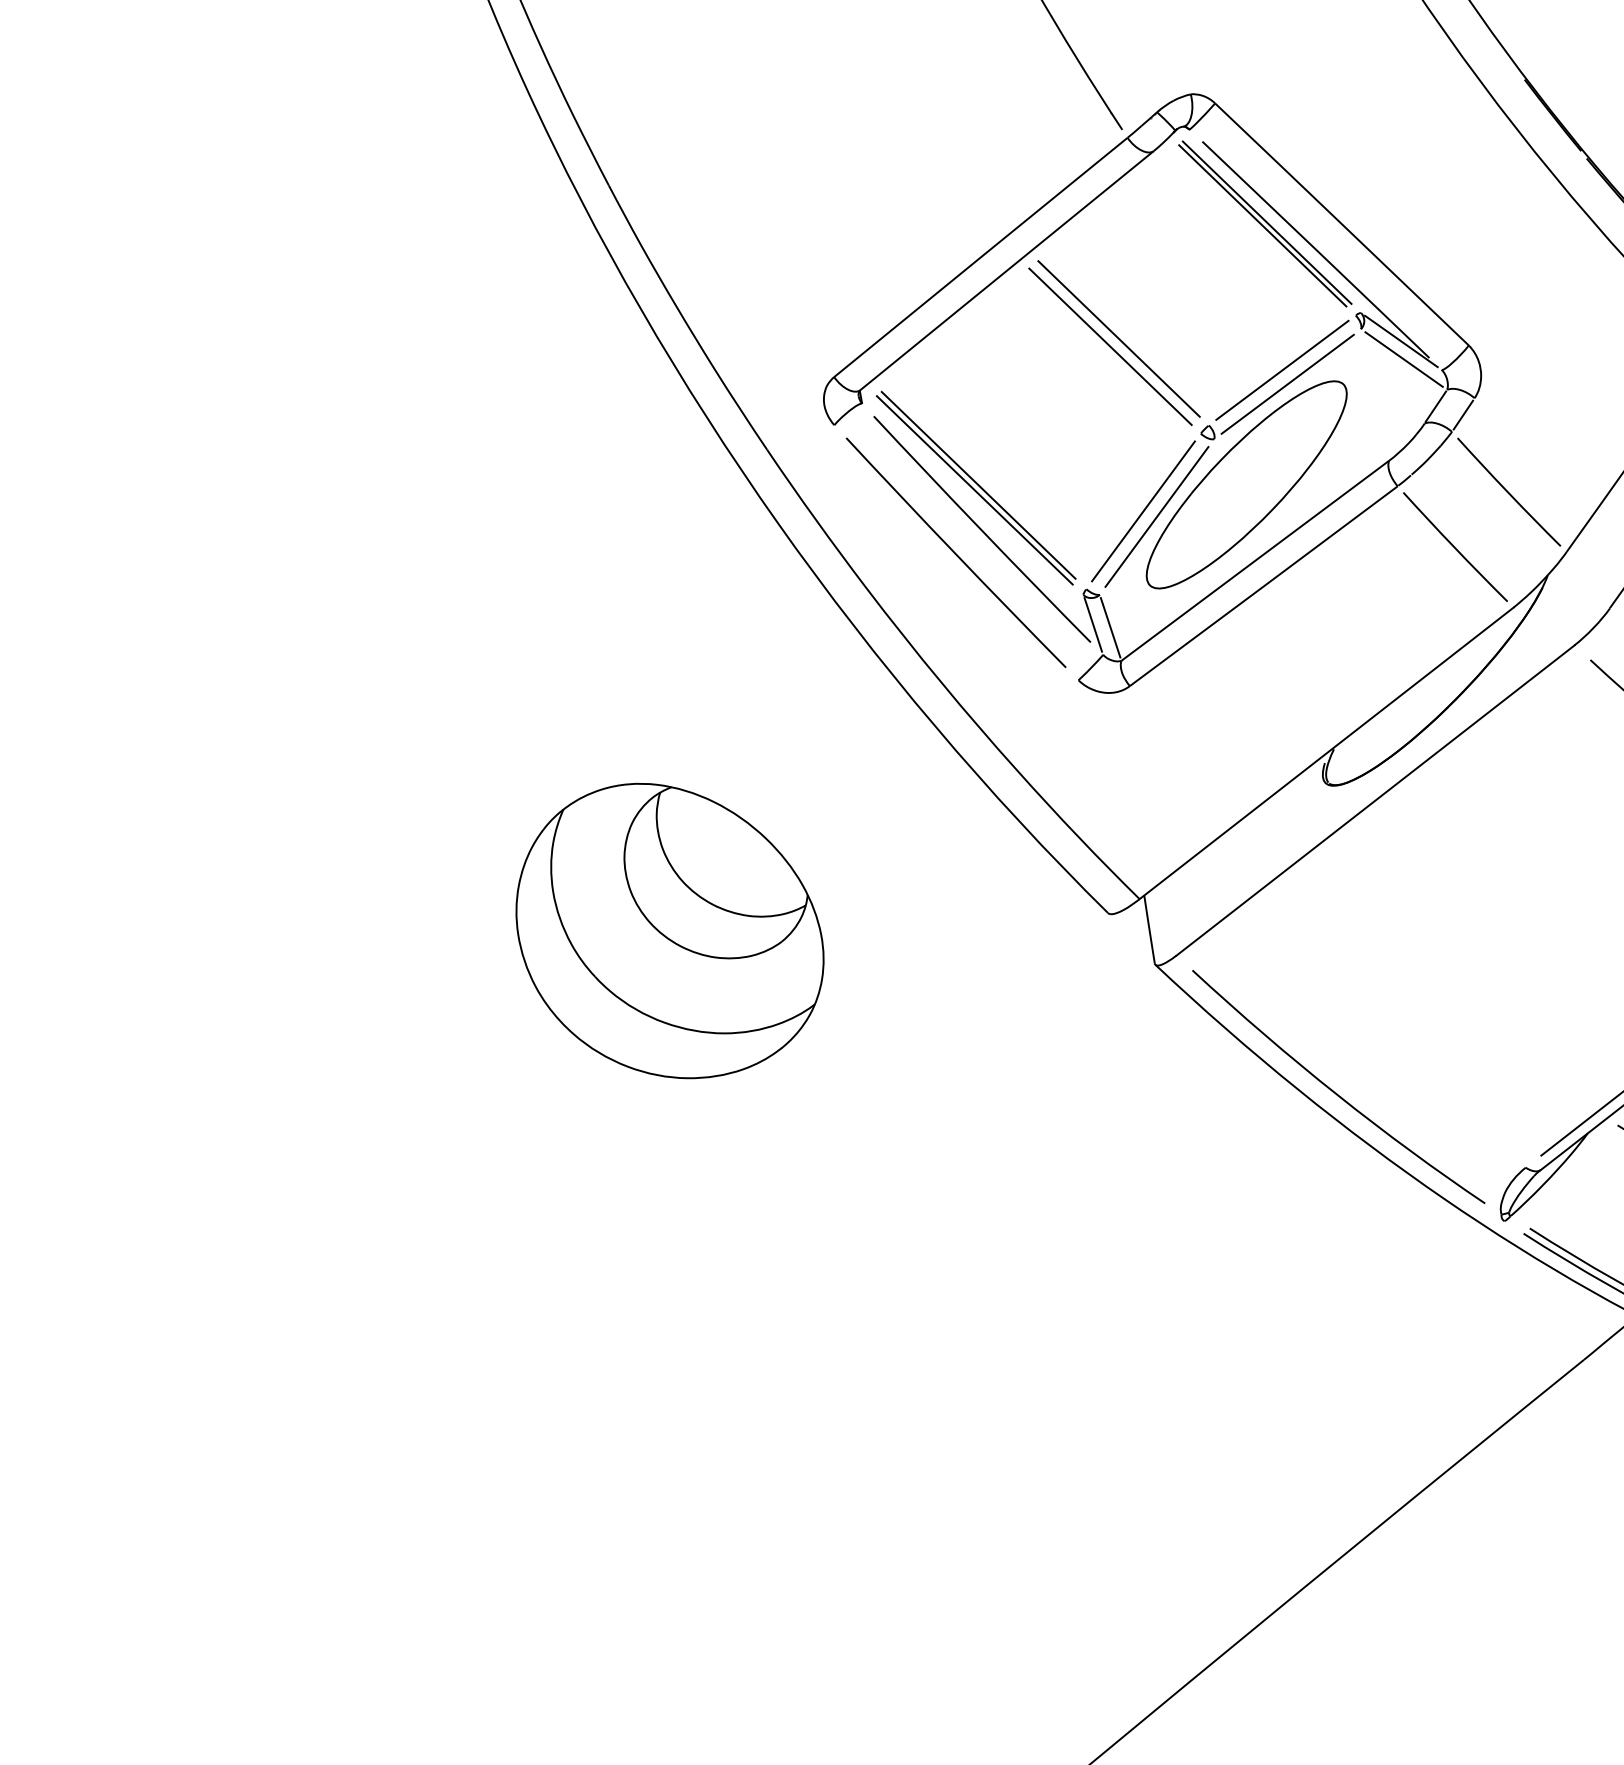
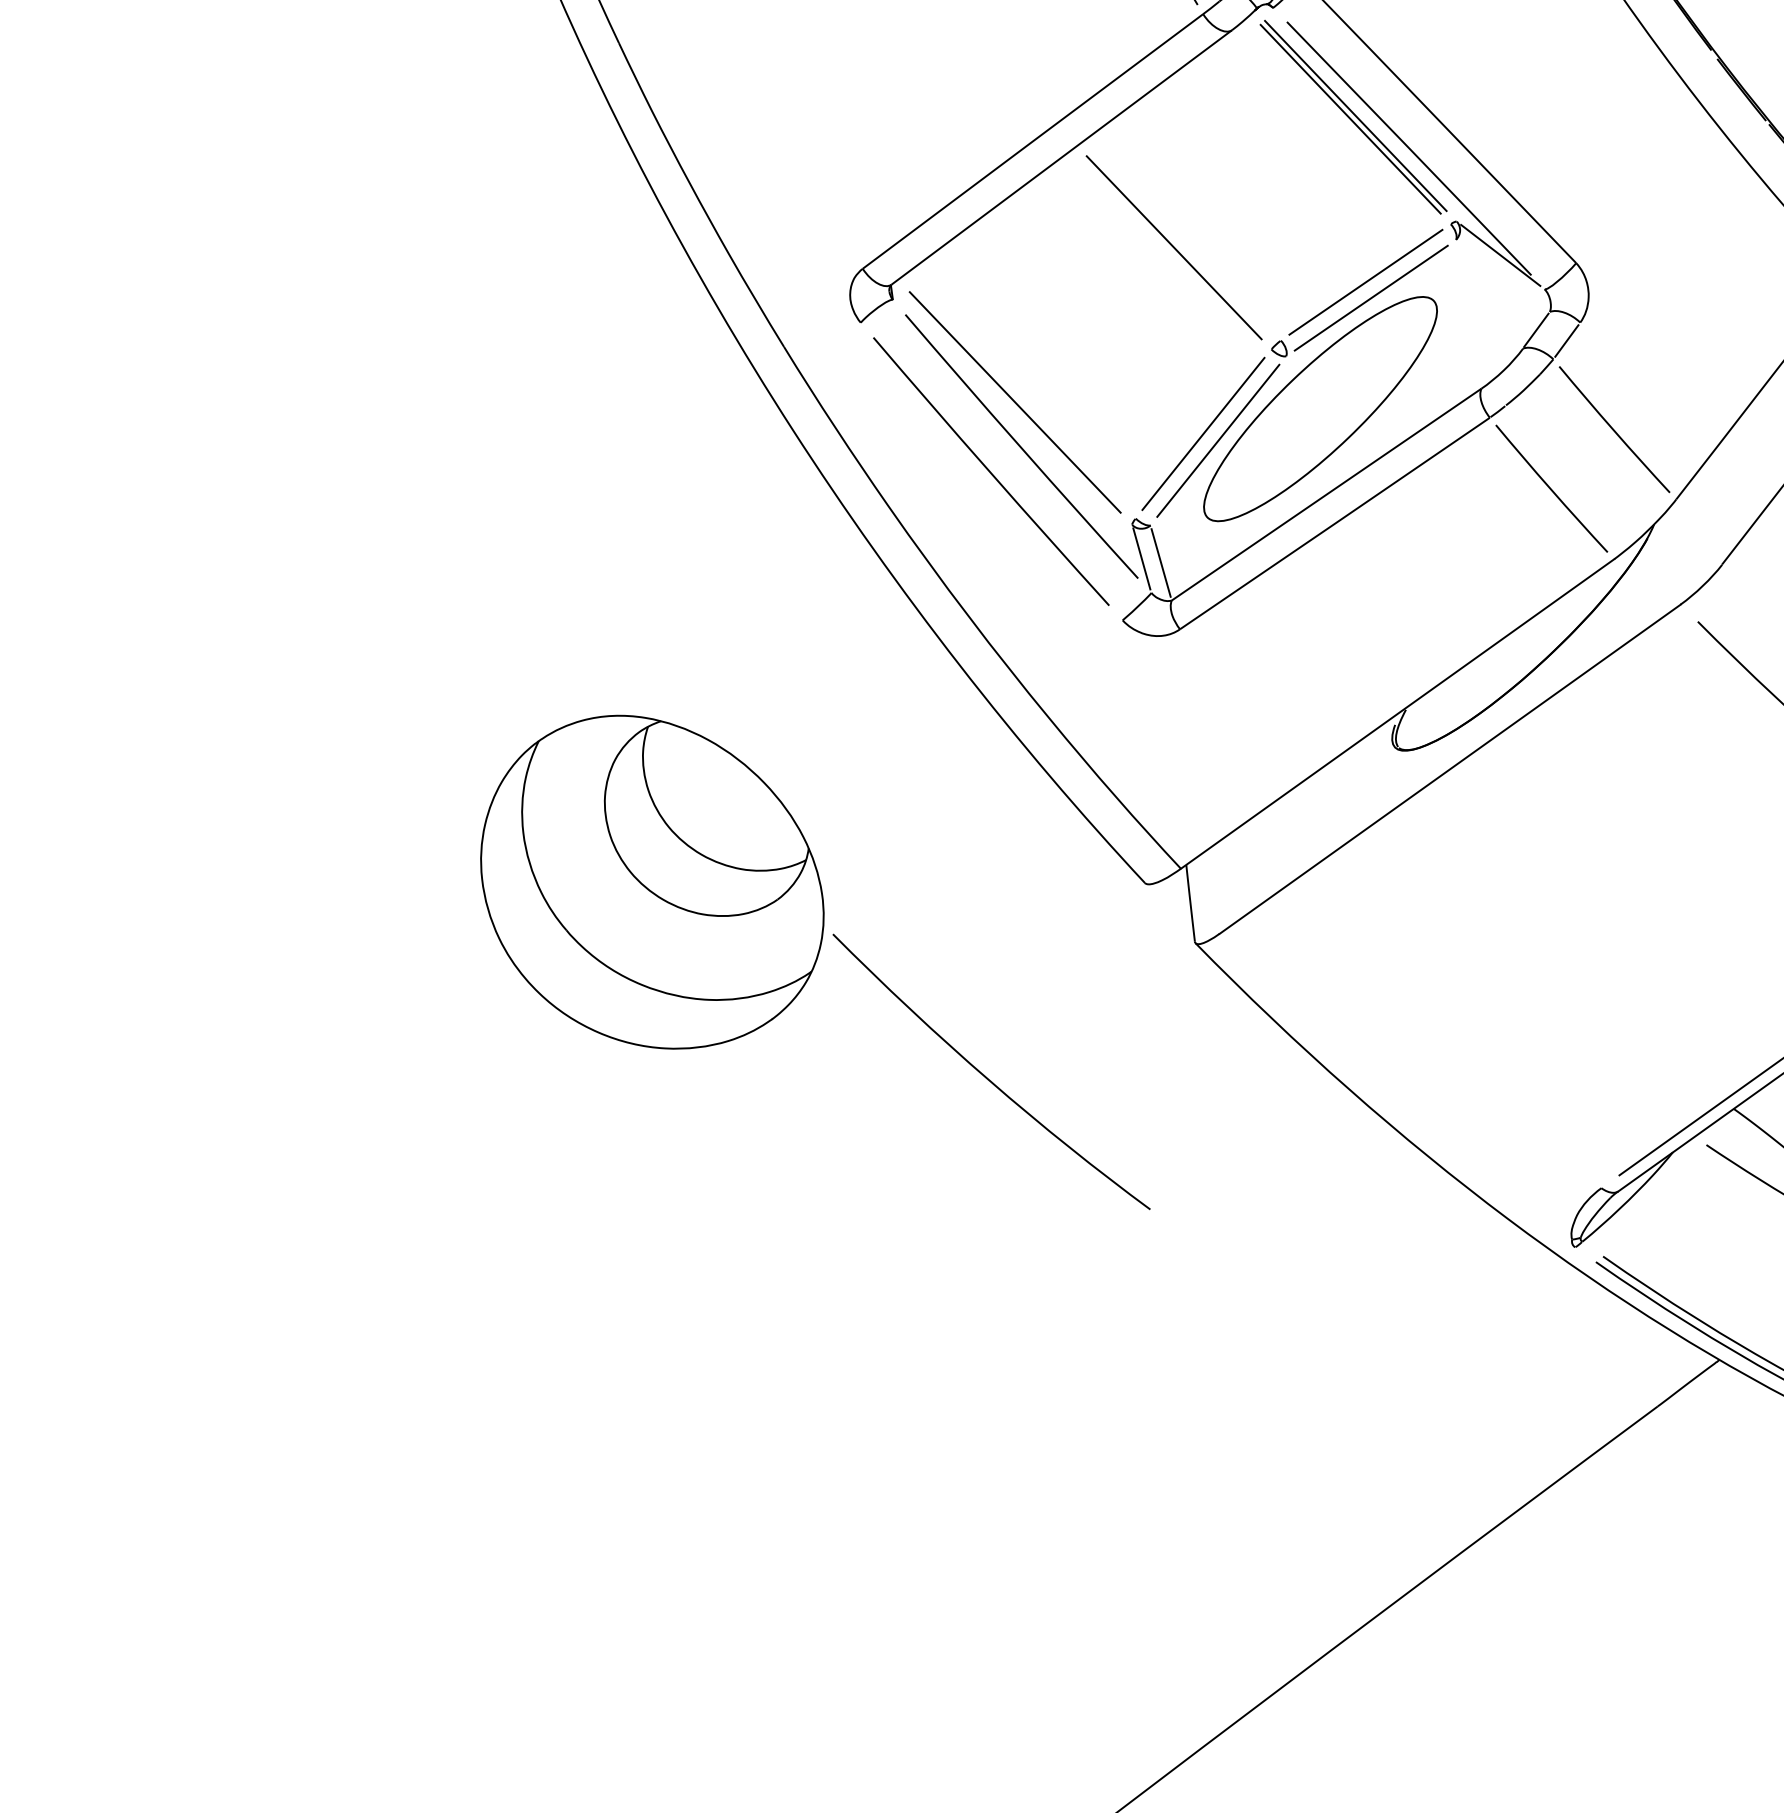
line: (1118, 338) -> (1183, 238), removed
line: (1403, 359) -> (1502, 275), removed
line: (978, 484) -> (1019, 396), removed
curve: (1336, 1092) -> (988, 1078), moved

